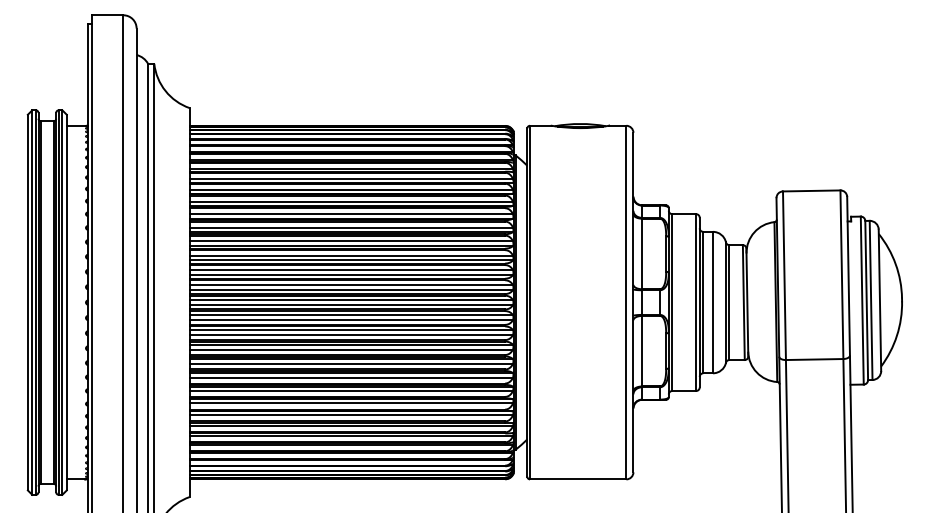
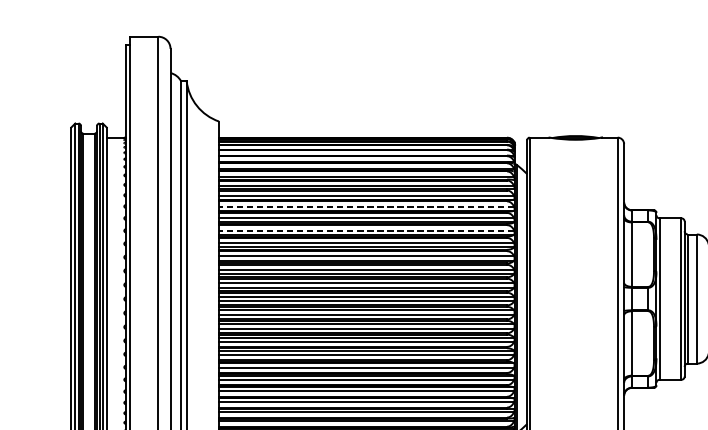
line: (351, 201) -> (366, 206), solid -> dashed
line: (351, 227) -> (366, 230), solid -> dashed

